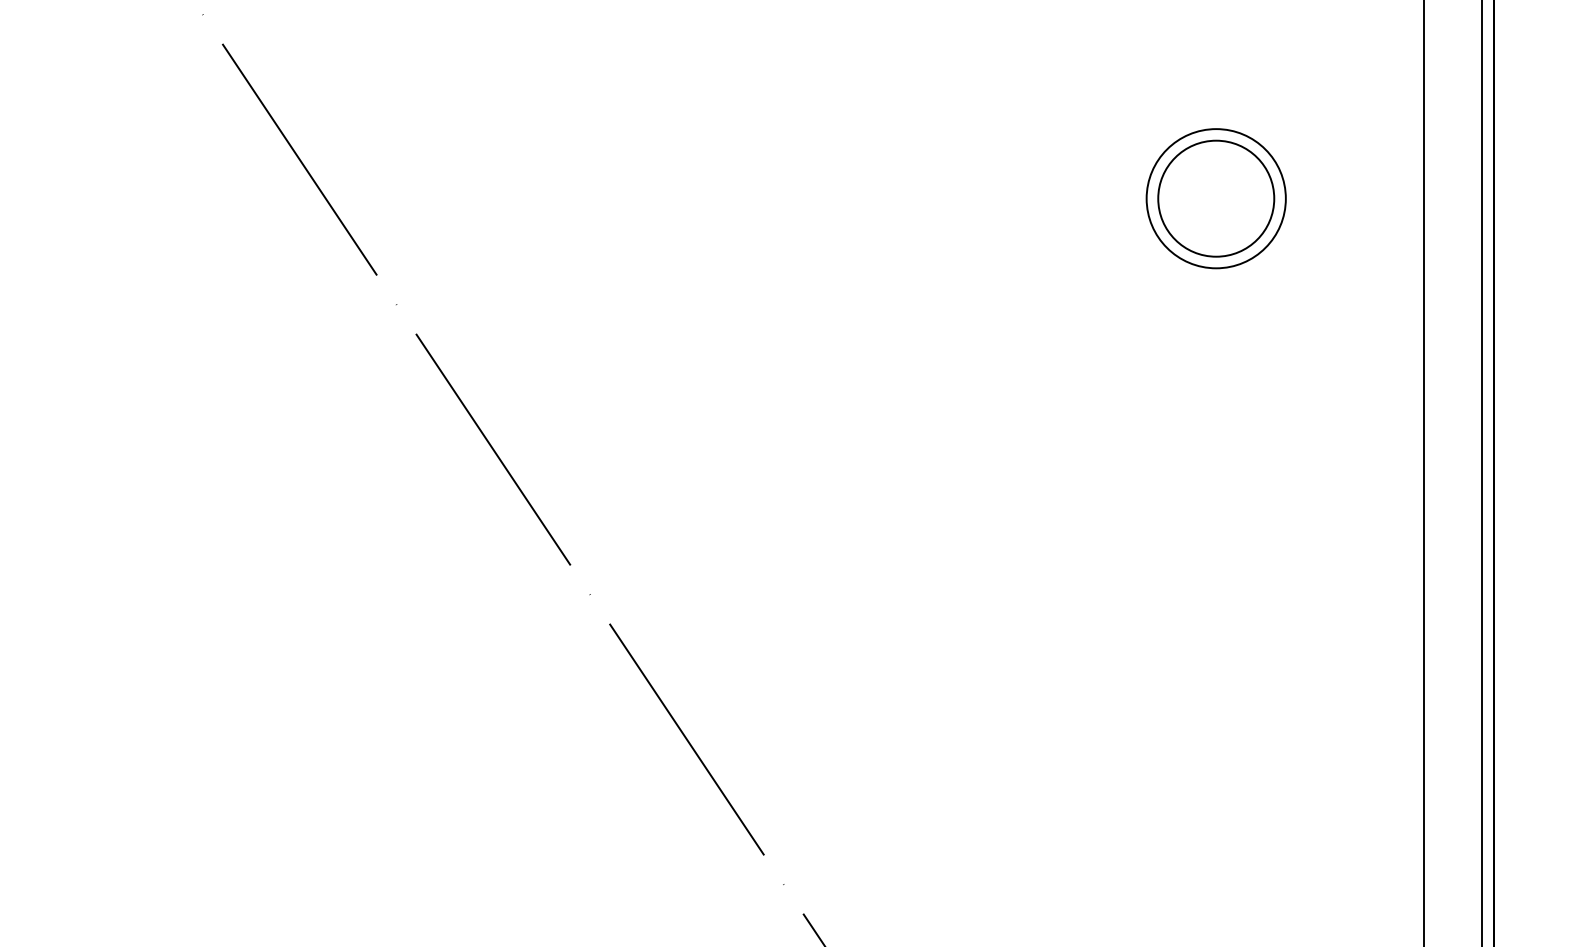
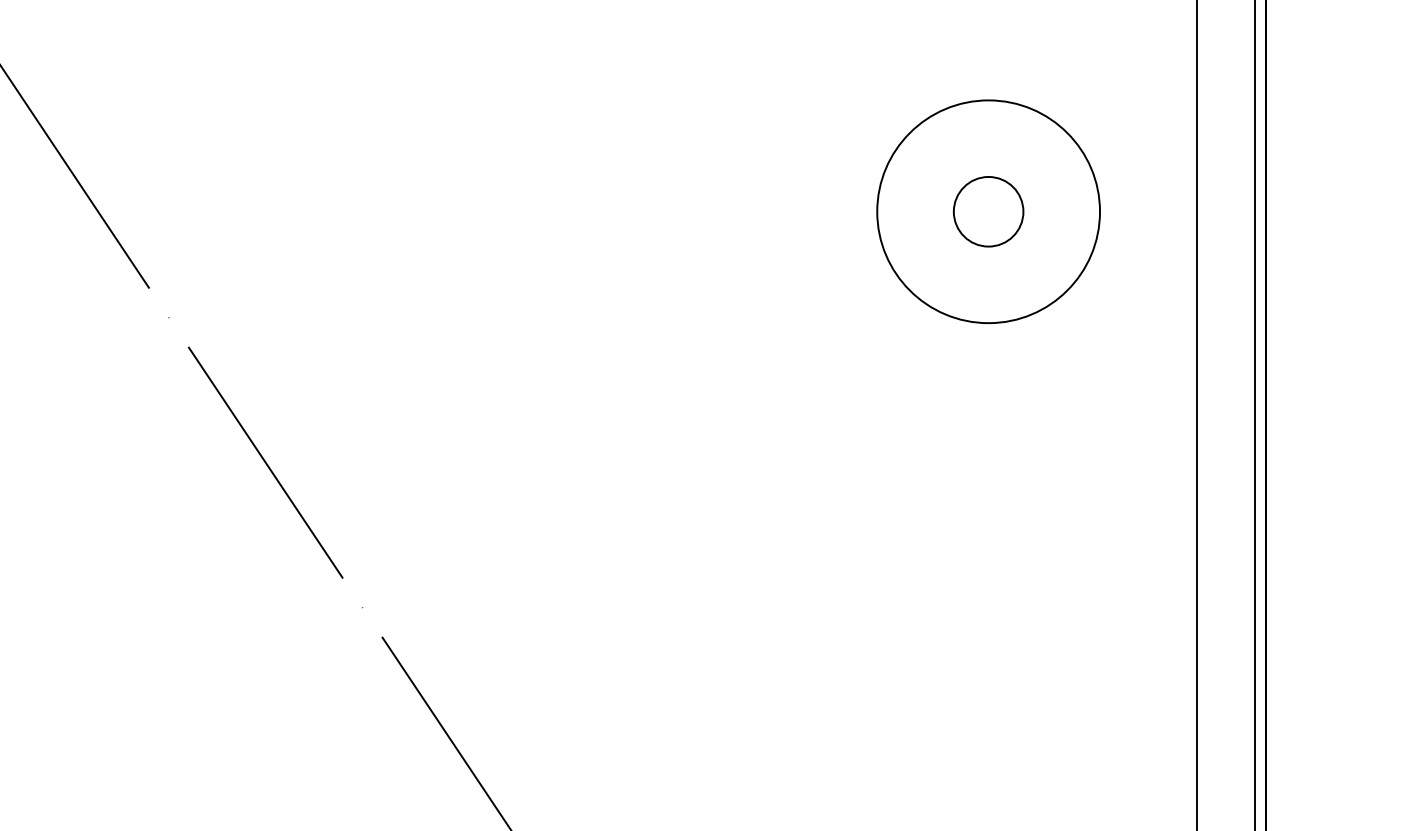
circle: (1215, 198) -> (987, 211), size x1.6
circle: (1216, 198) -> (988, 211), size x0.6

